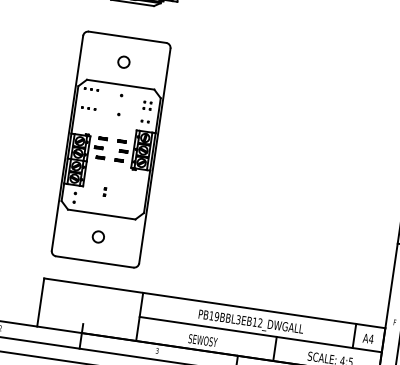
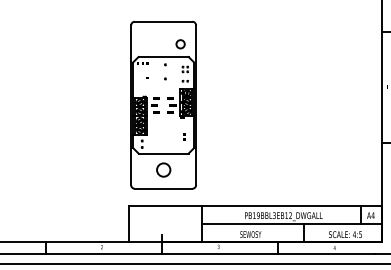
circle: (123, 62) -> (180, 44), moved
part: (104, 191) -> (184, 136), moved
circle: (98, 237) -> (163, 170), size x1.6

